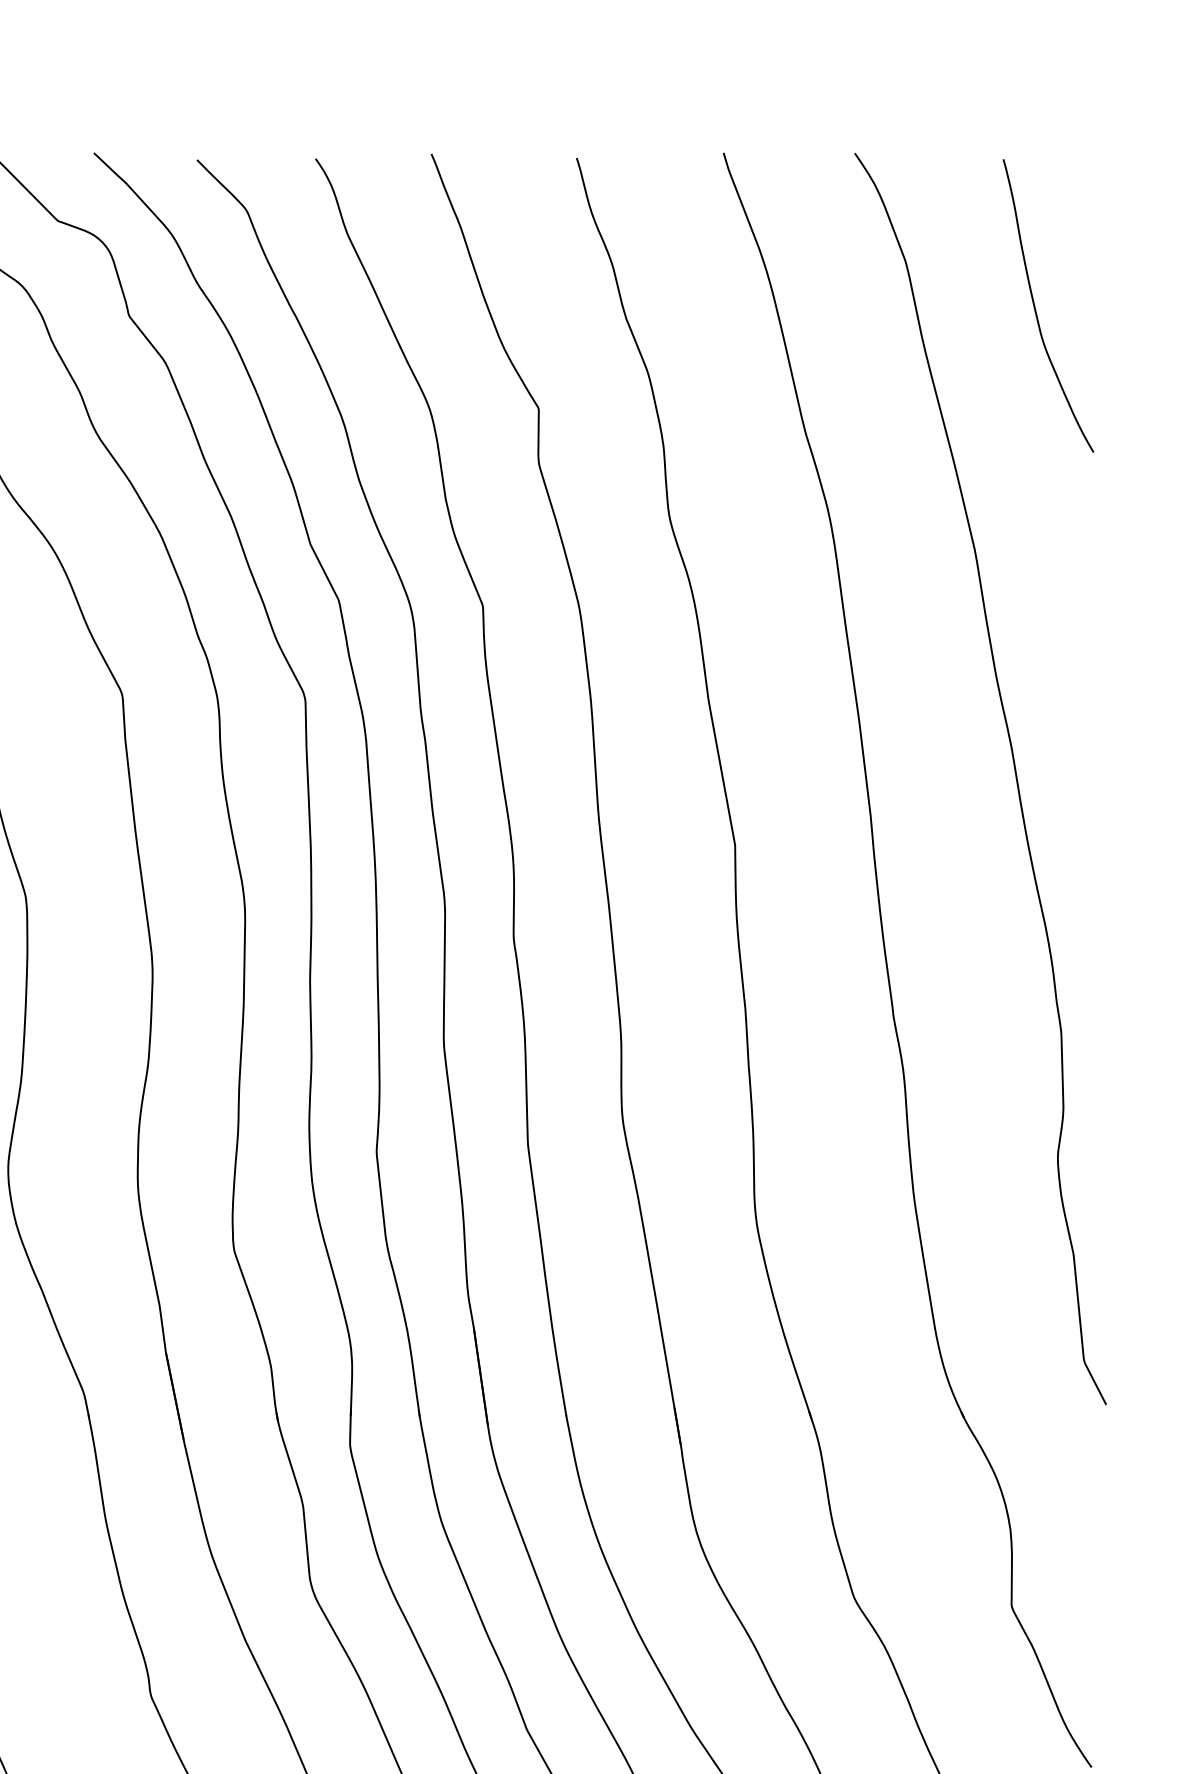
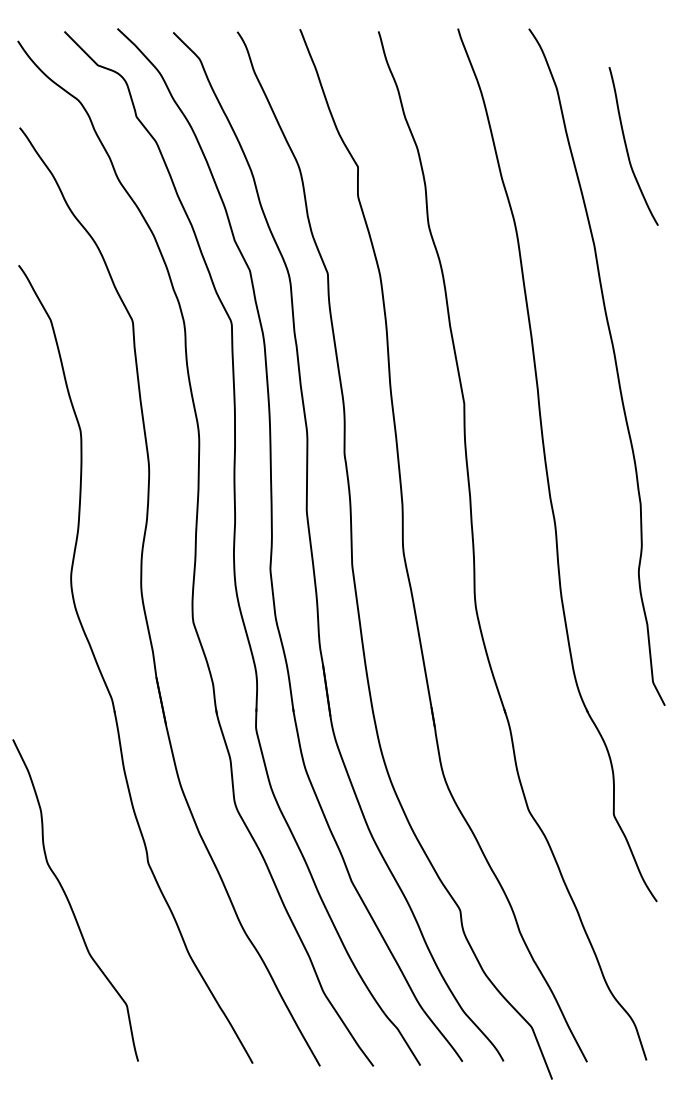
curve: (1036, 307) -> (627, 147), moved

